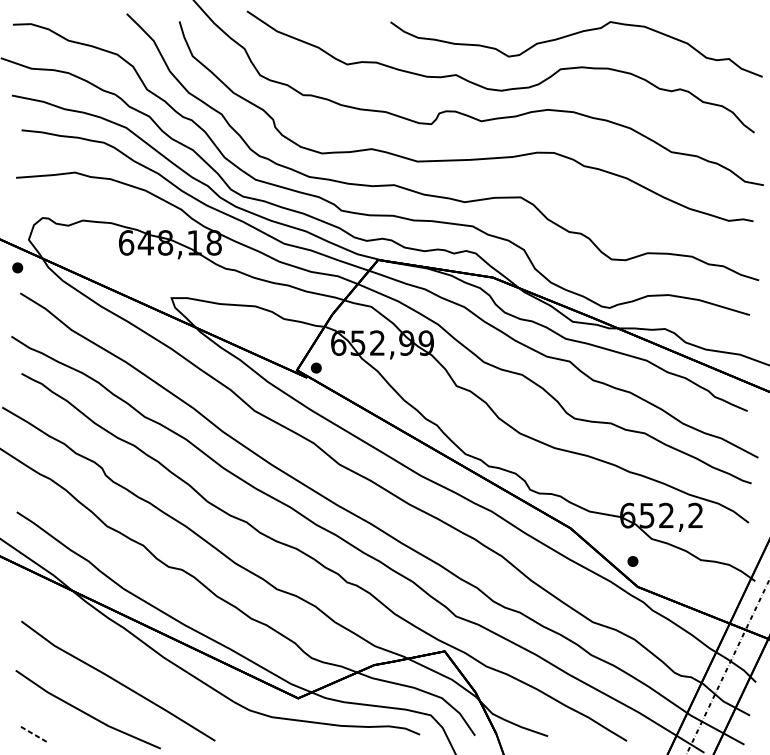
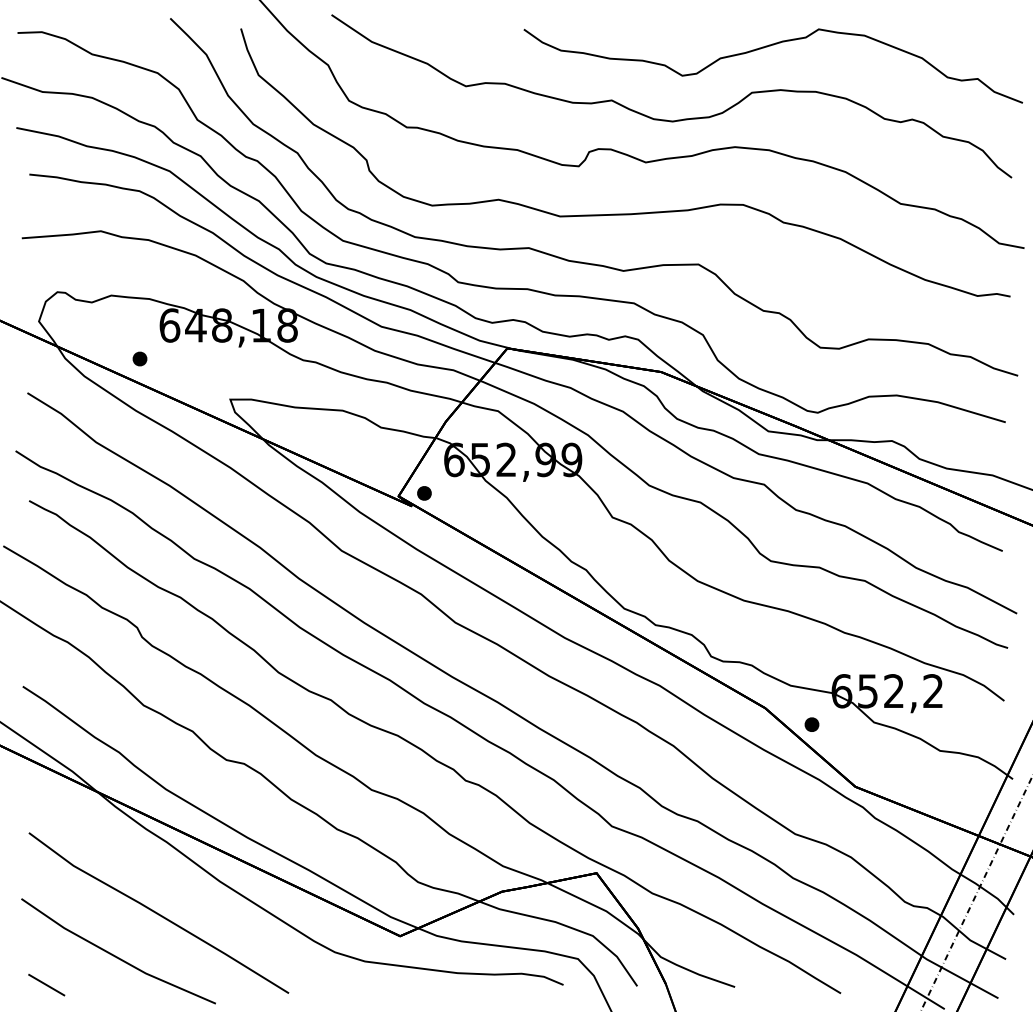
part: (17, 267) -> (139, 358), moved
part: (632, 561) -> (811, 724), moved
line: (35, 735) -> (47, 985), dashed -> solid

